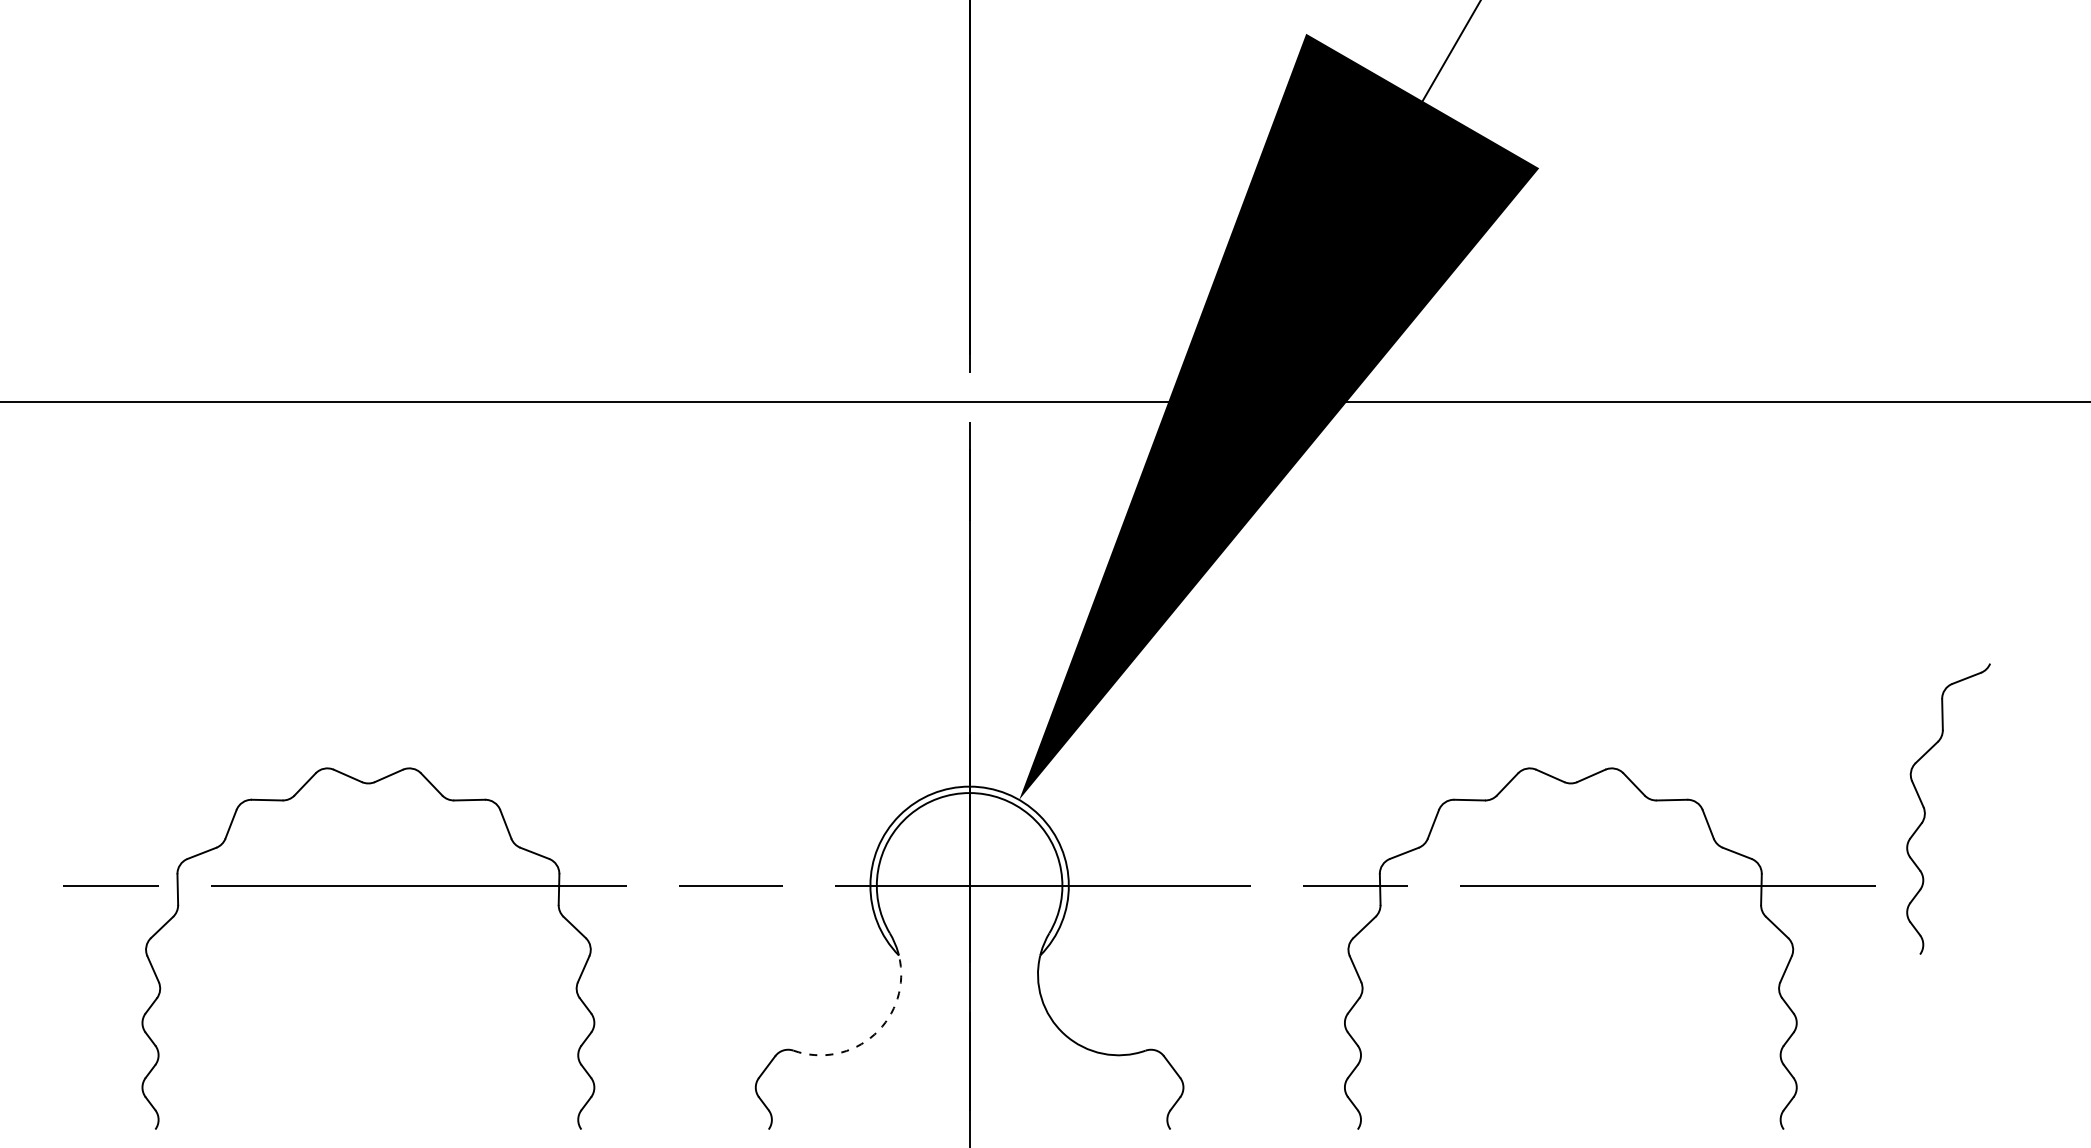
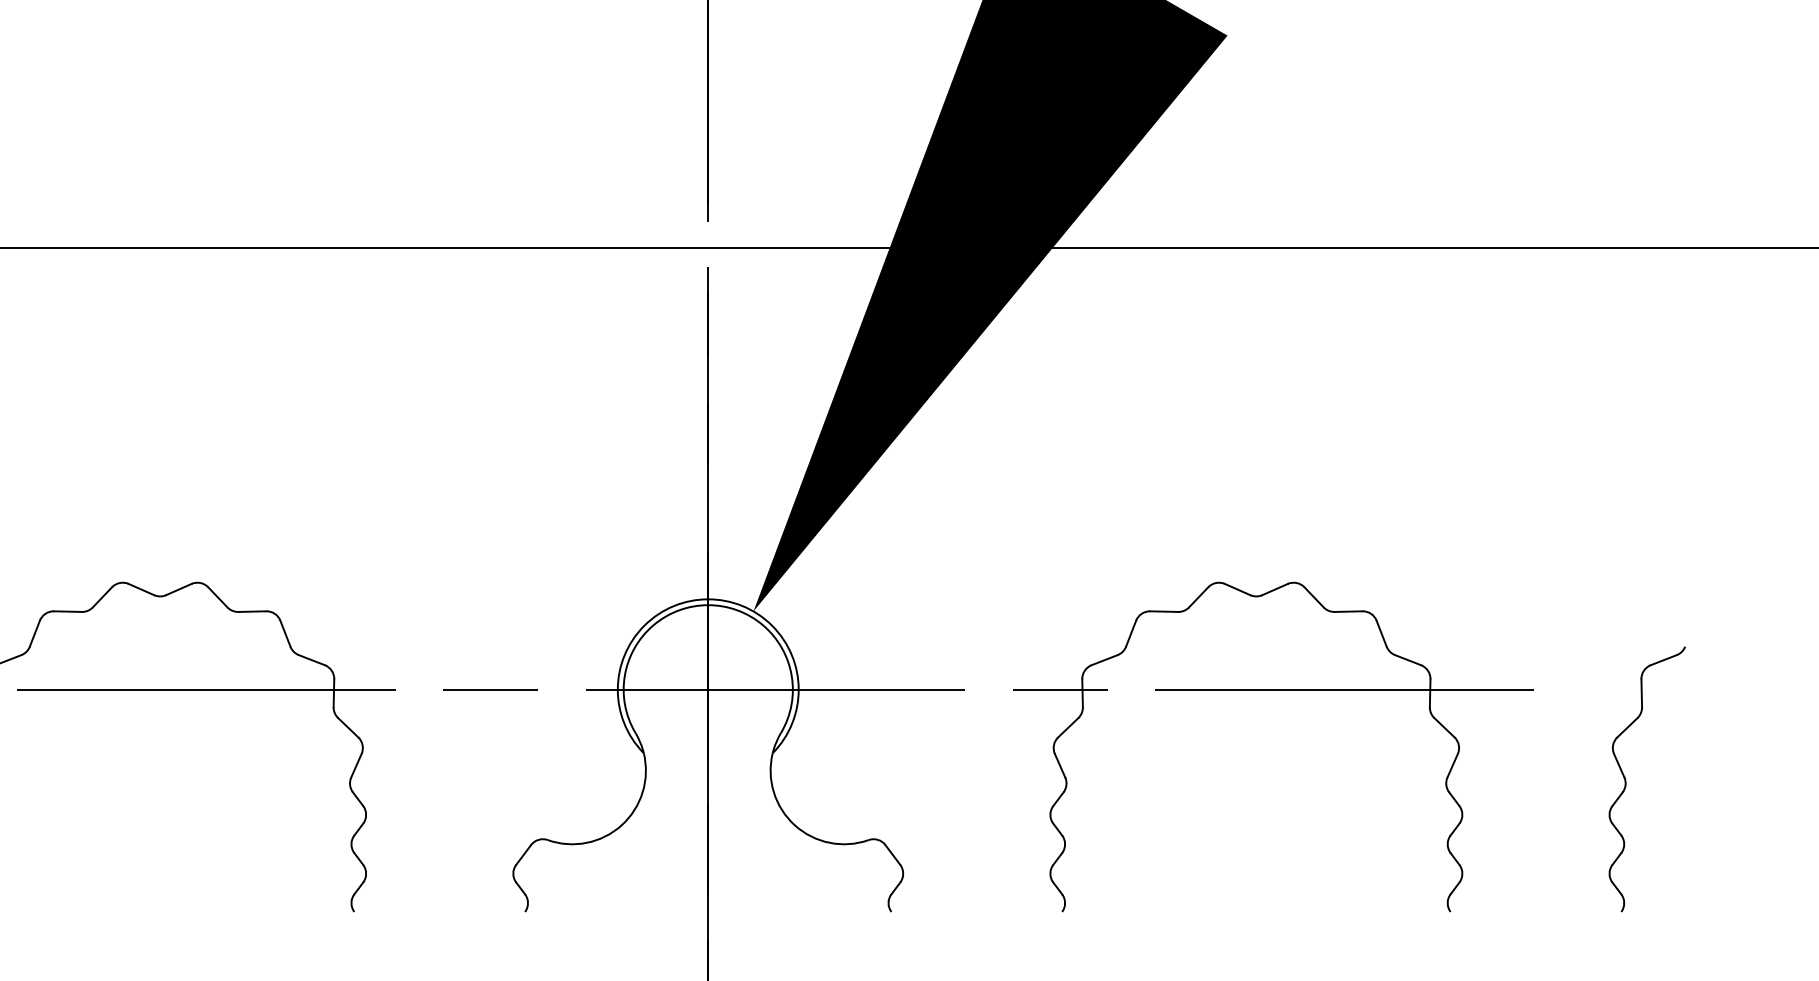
part: (1925, 808) -> (1626, 778), moved
arc: (874, 1034) -> (621, 825), dashed -> solid

